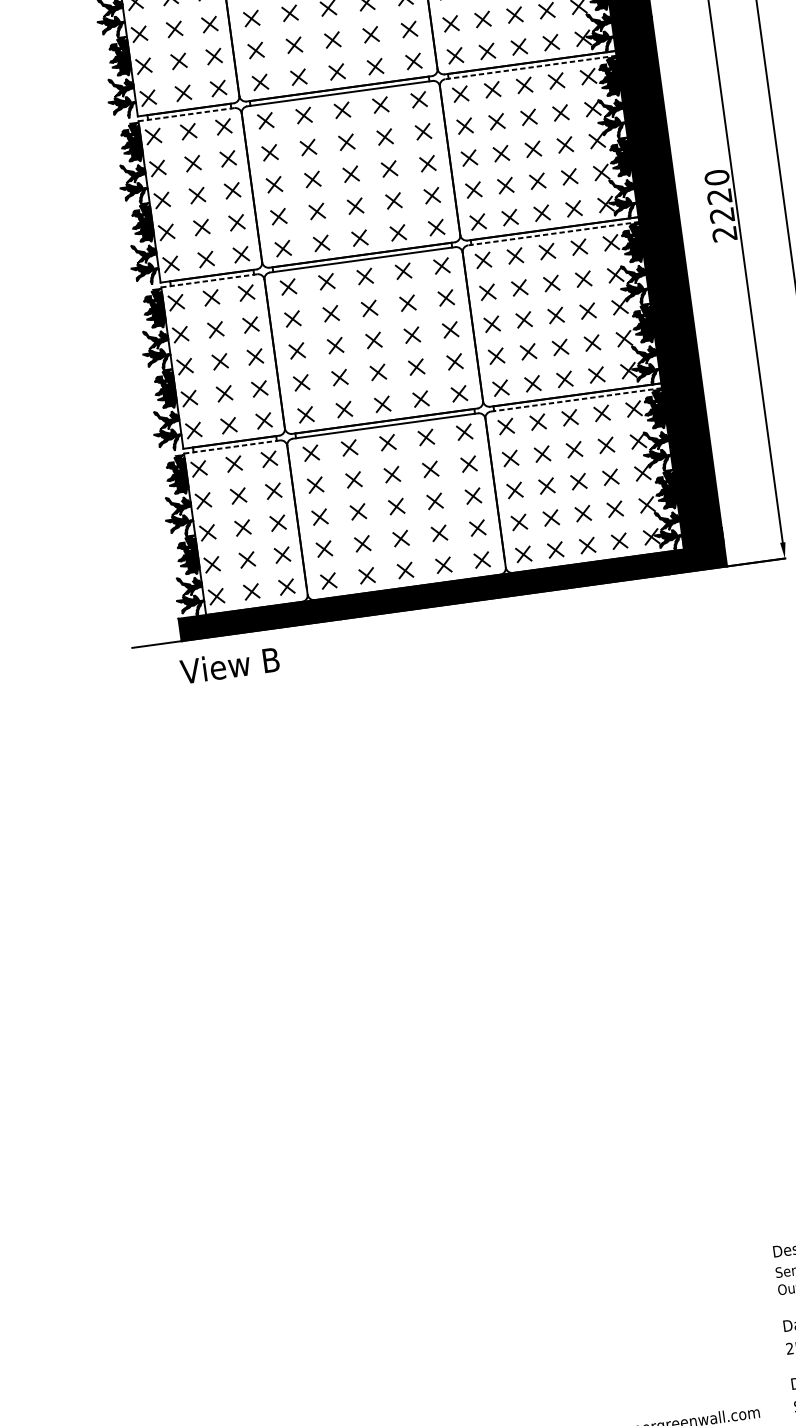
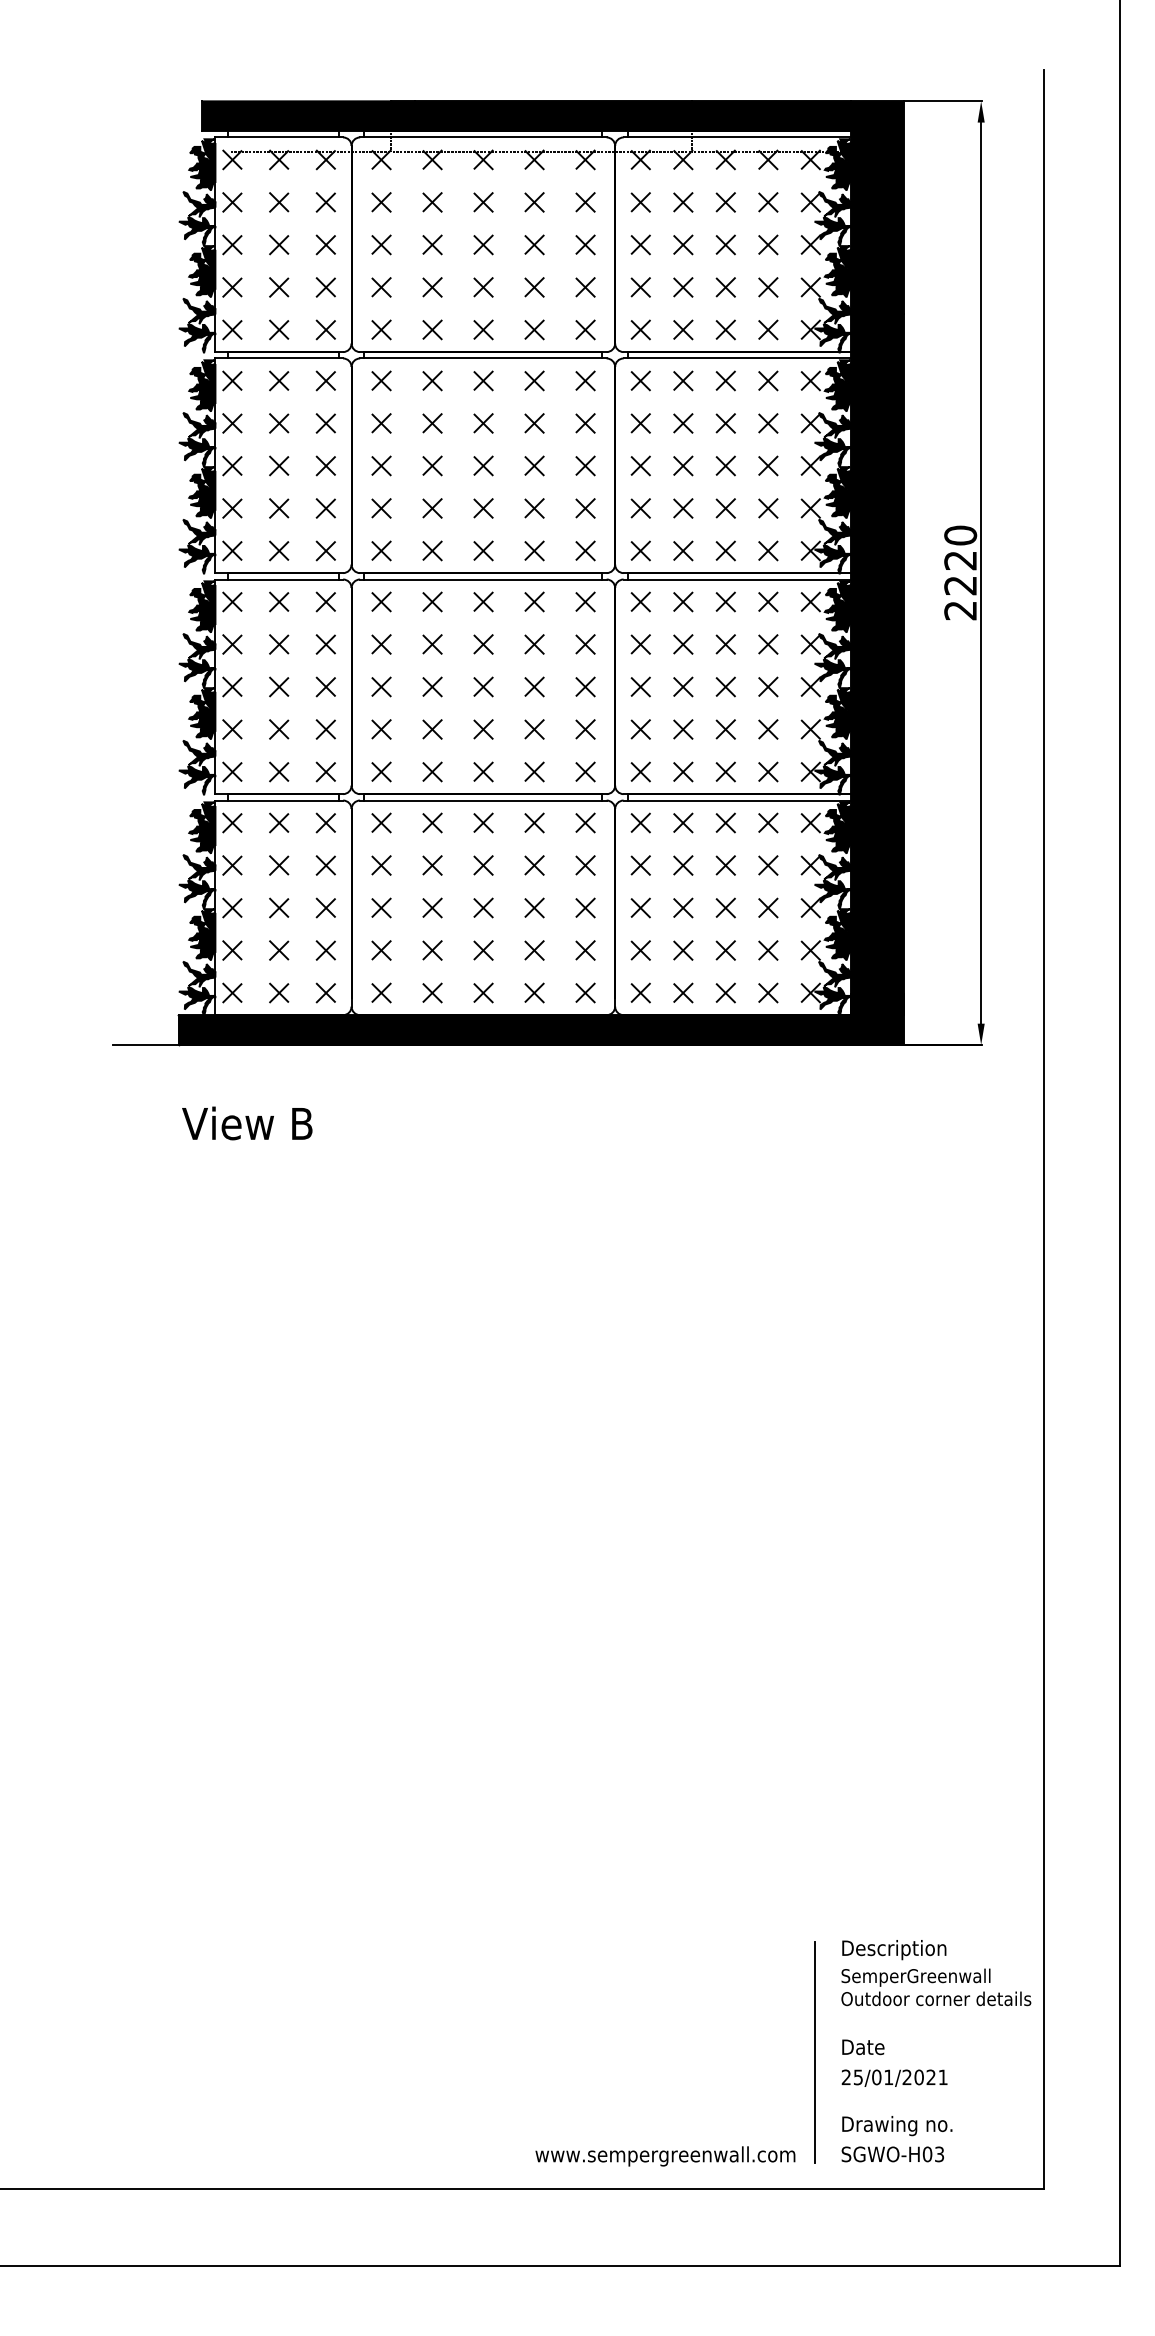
line: (531, 67) -> (737, 358), dashed -> solid
line: (186, 114) -> (279, 358), dashed -> solid
line: (553, 233) -> (737, 579), dashed -> solid
line: (209, 280) -> (279, 579), dashed -> solid
line: (575, 399) -> (736, 800), dashed -> solid
line: (232, 446) -> (279, 800), dashed -> solid
text: (229, 665) -> (247, 1123), moved
line: (764, 1333) -> (815, 2052), added

